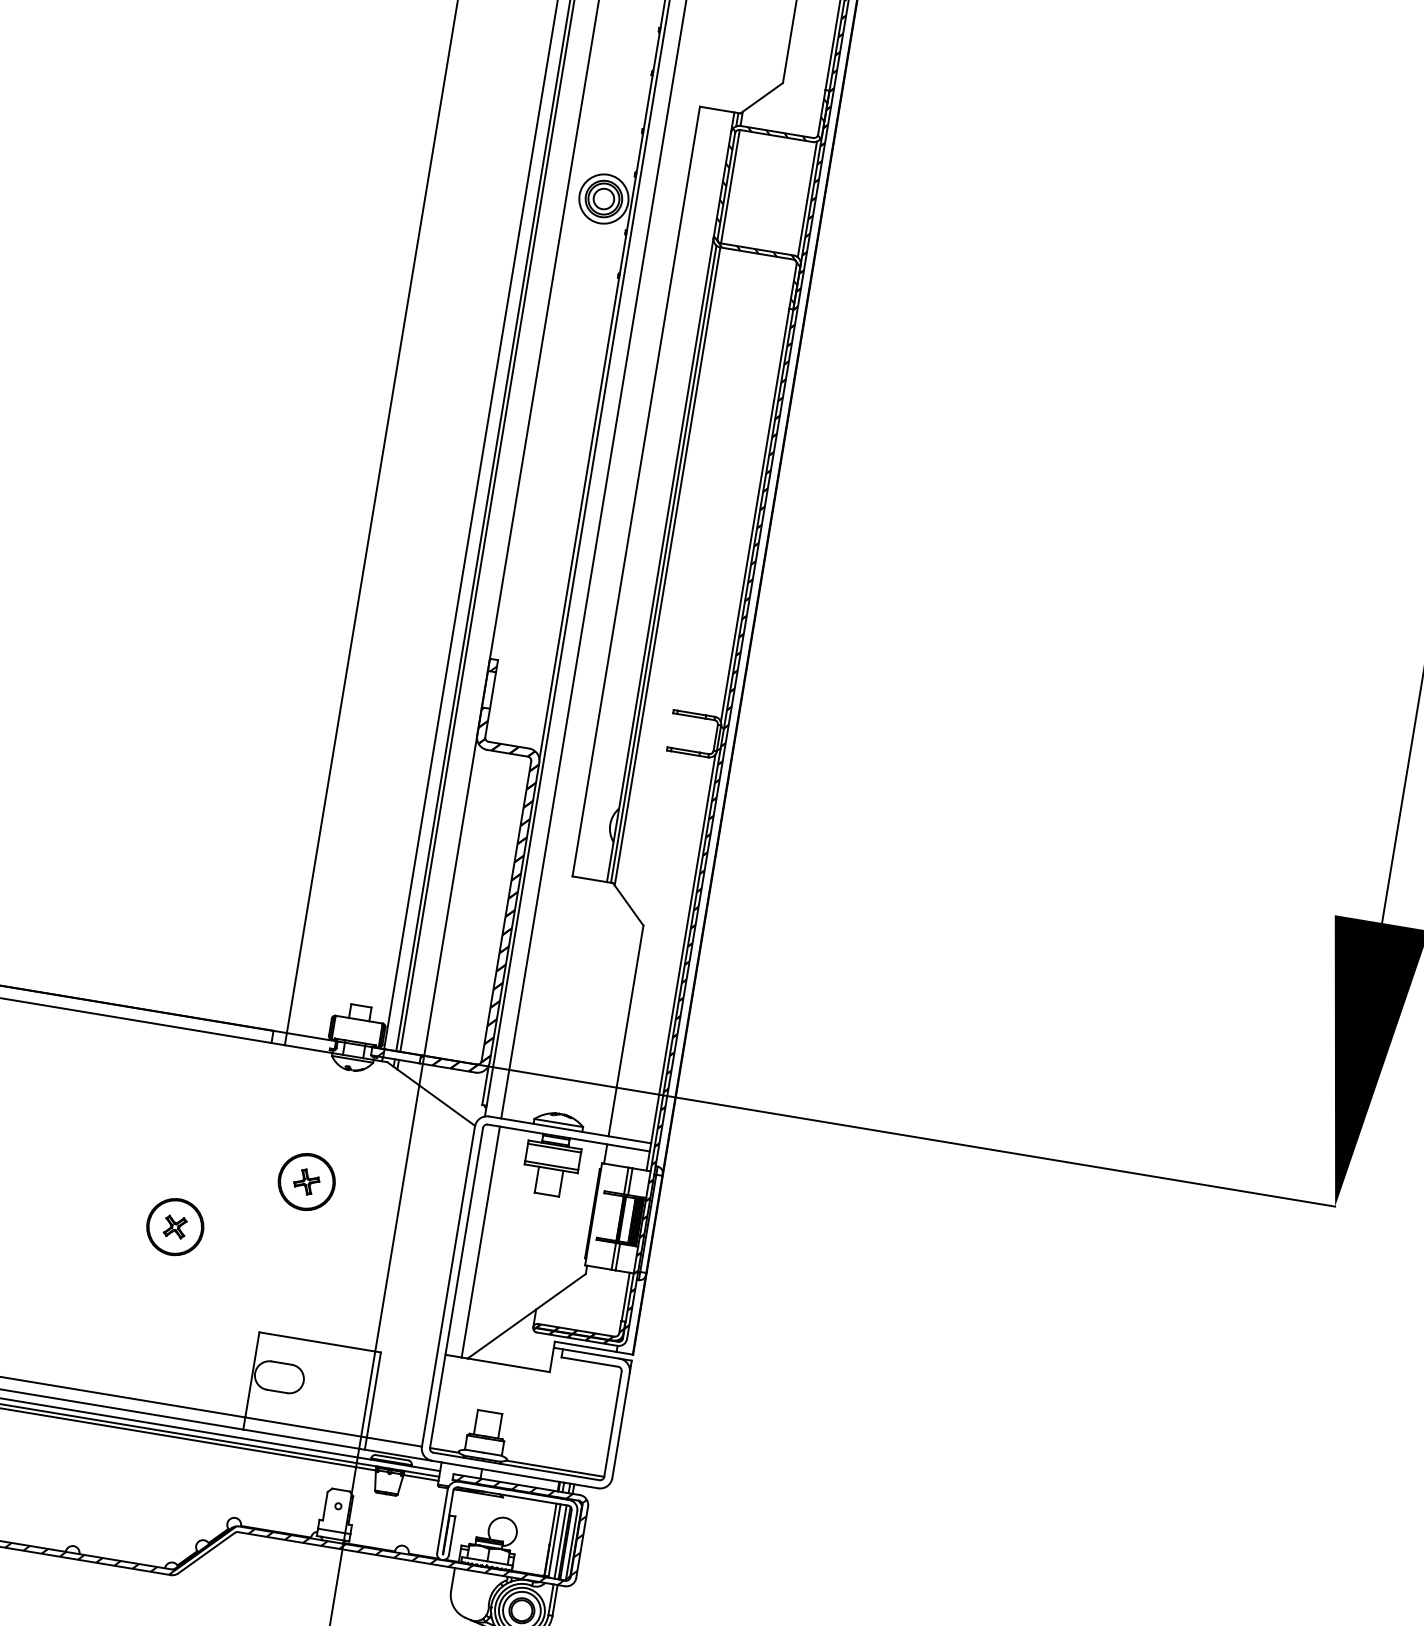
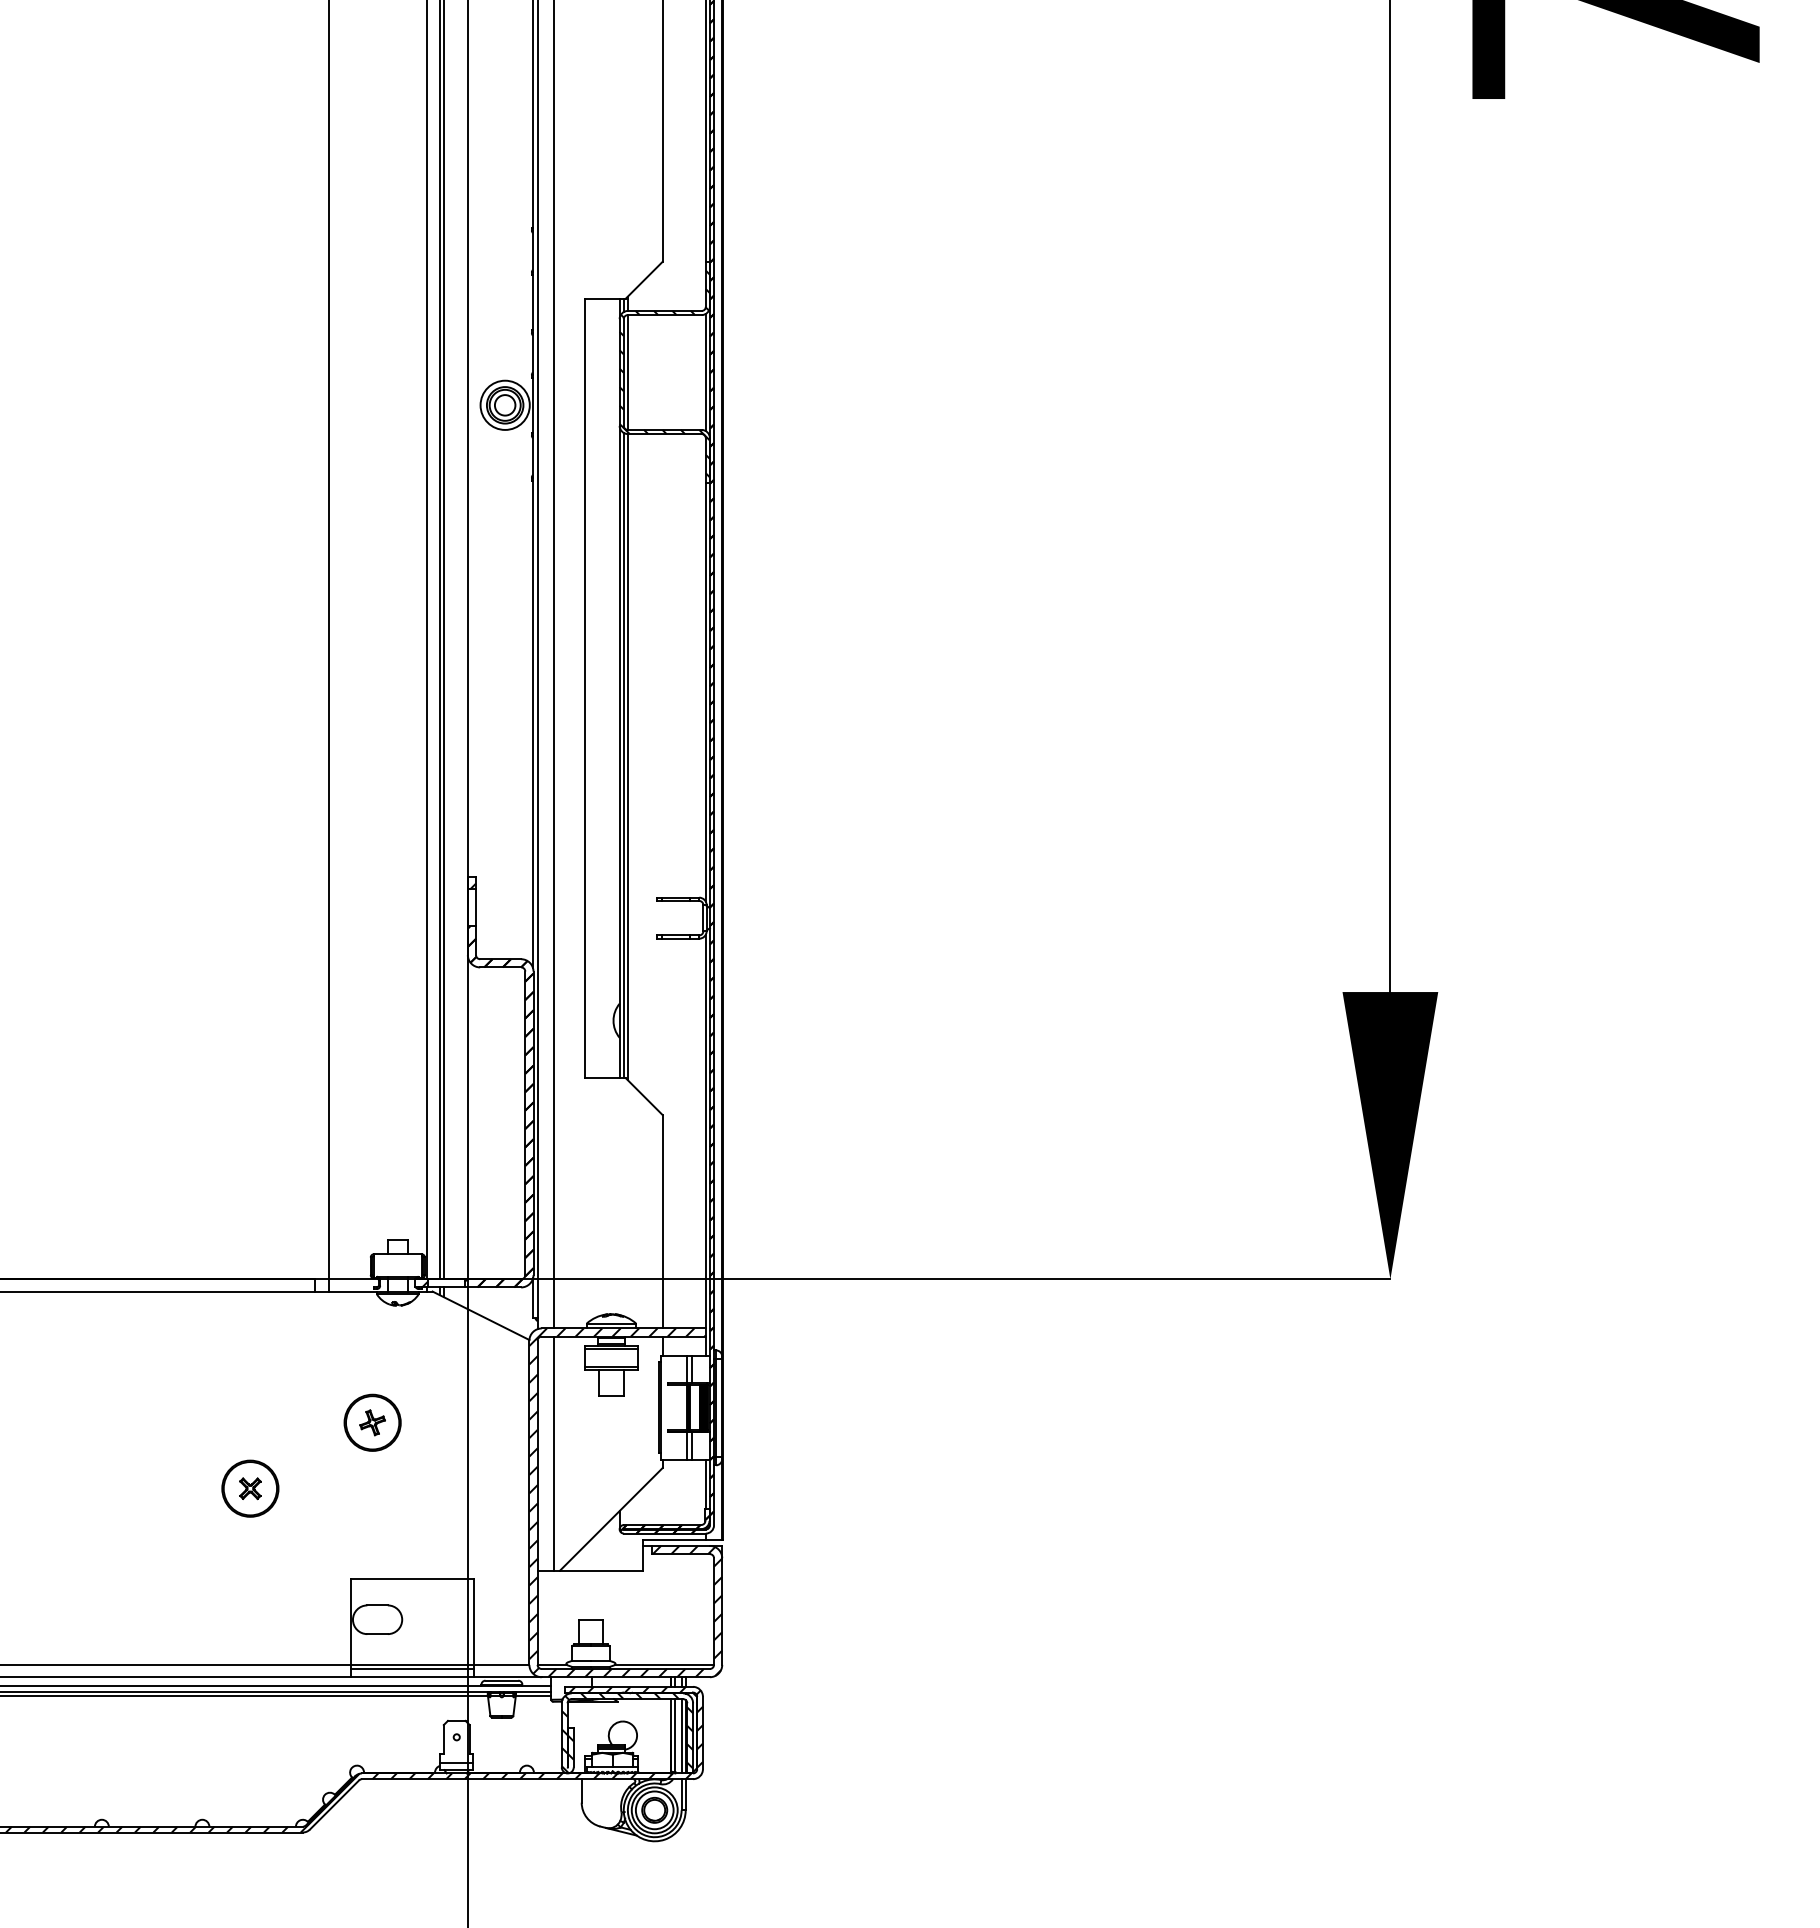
hatch: (543, 1302) -> (625, 1502), added
line: (304, 1431) -> (411, 1669), added
hatch: (507, 1530) -> (627, 1733), added

